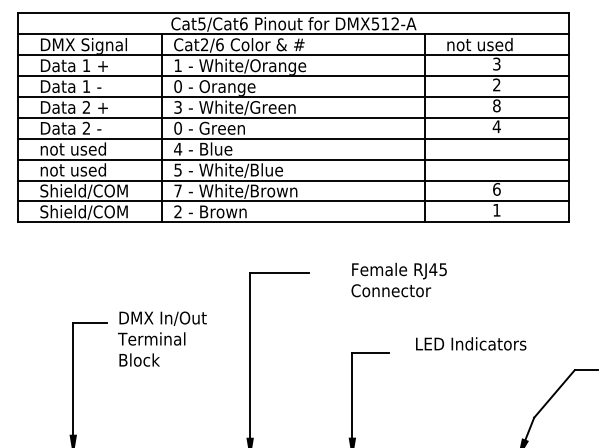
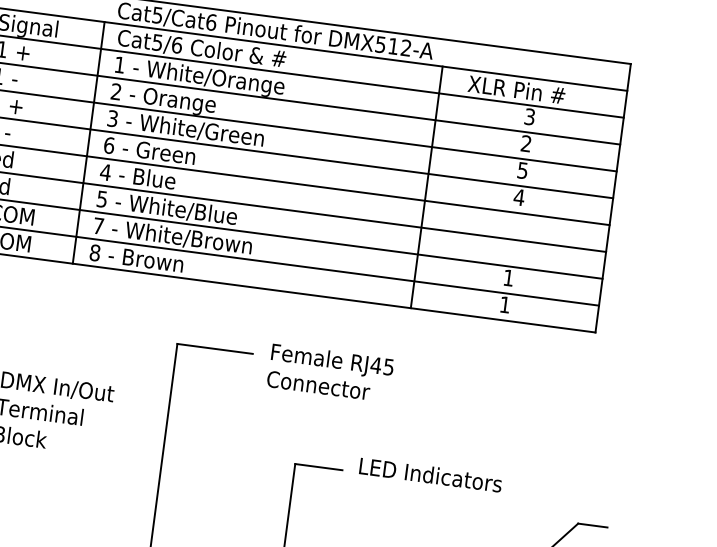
text: (204, 44) -> (157, 42), Cat2/6 -> Cat5/6
text: (483, 44) -> (516, 89), not used -> XLR Pin #
text: (177, 86) -> (115, 91), 0 -> 2
text: (496, 105) -> (522, 170), 8 -> 5
text: (178, 127) -> (109, 144), 0 -> 6
text: (496, 188) -> (508, 276), 6 -> 1
text: (177, 211) -> (94, 252), 2 -> 8
text: (398, 279) -> (329, 372), moved
text: (471, 343) -> (431, 474), moved

